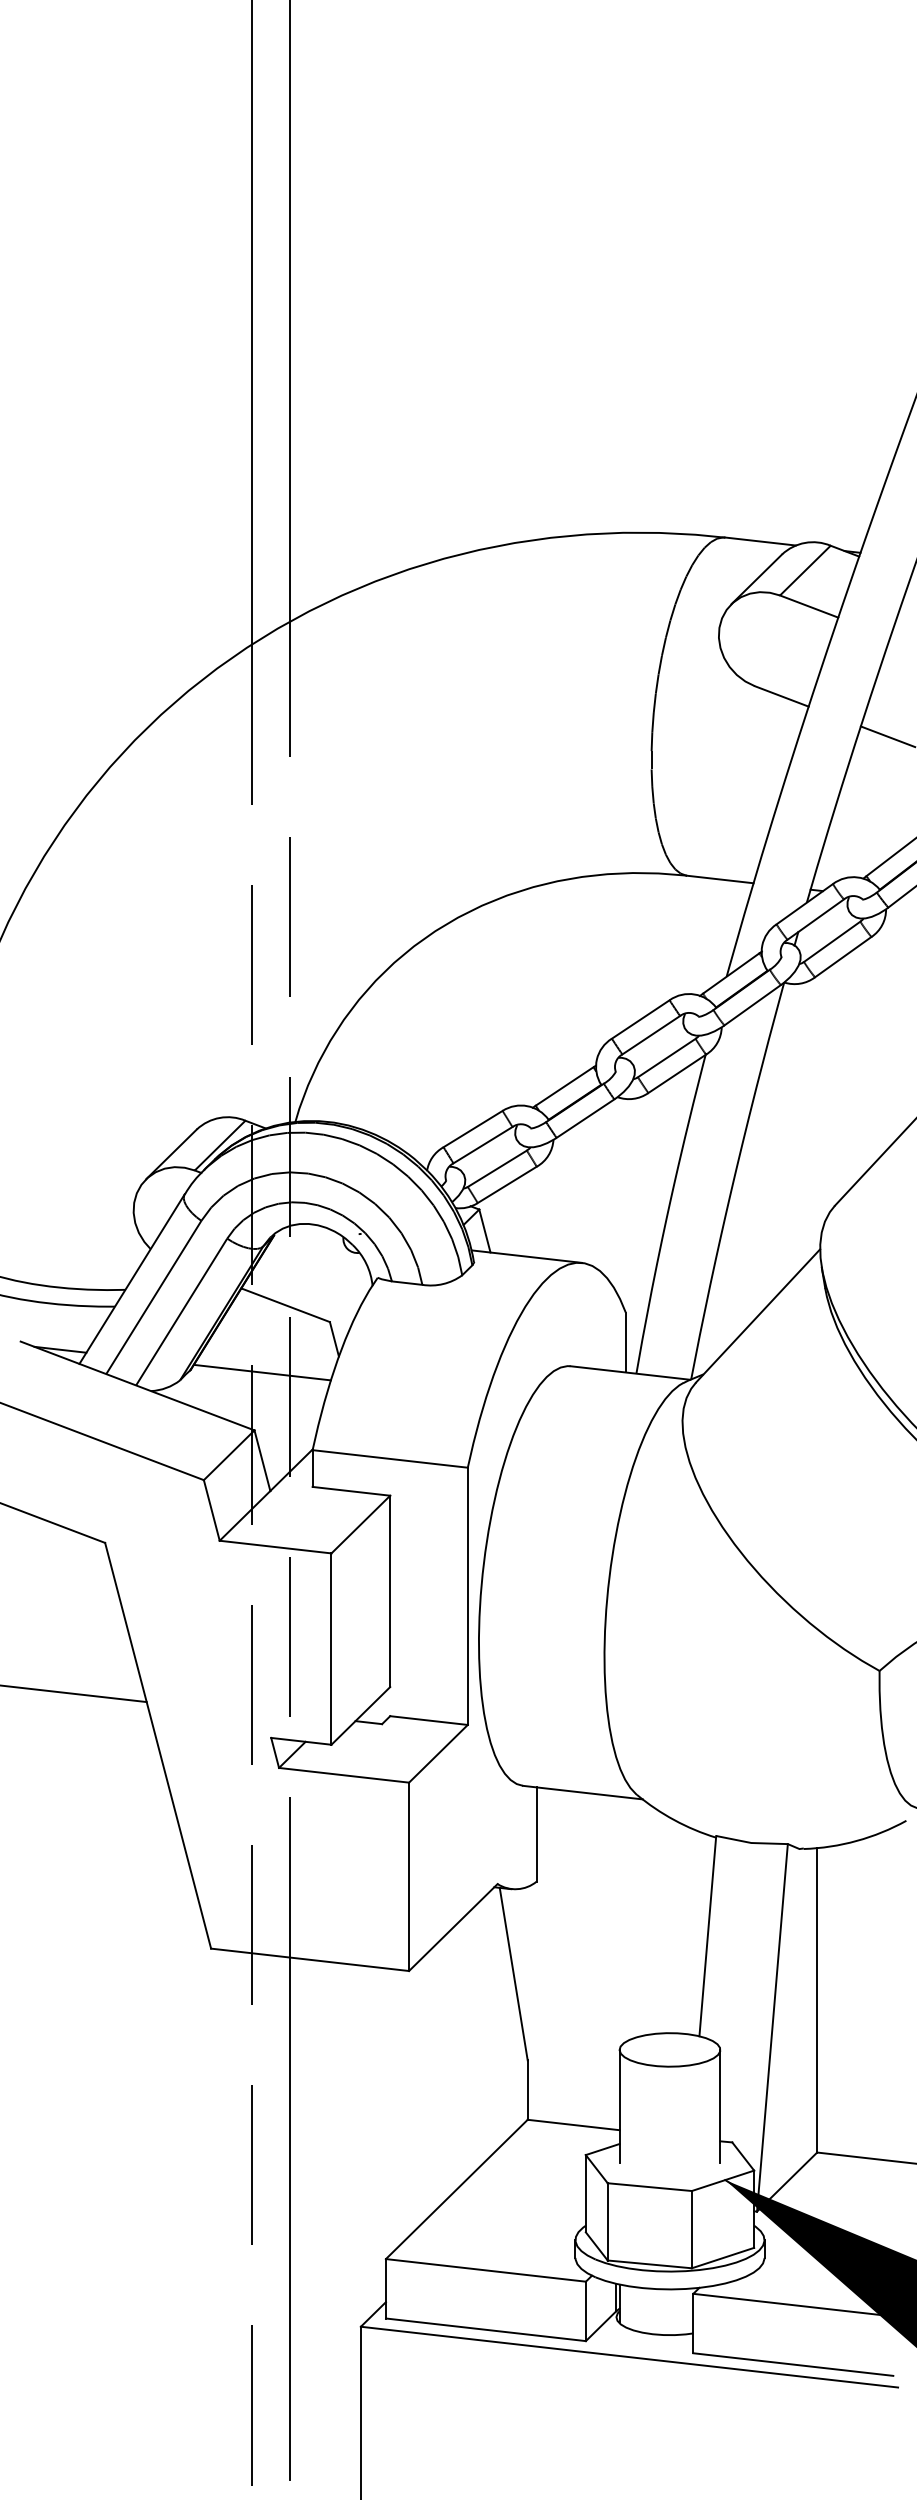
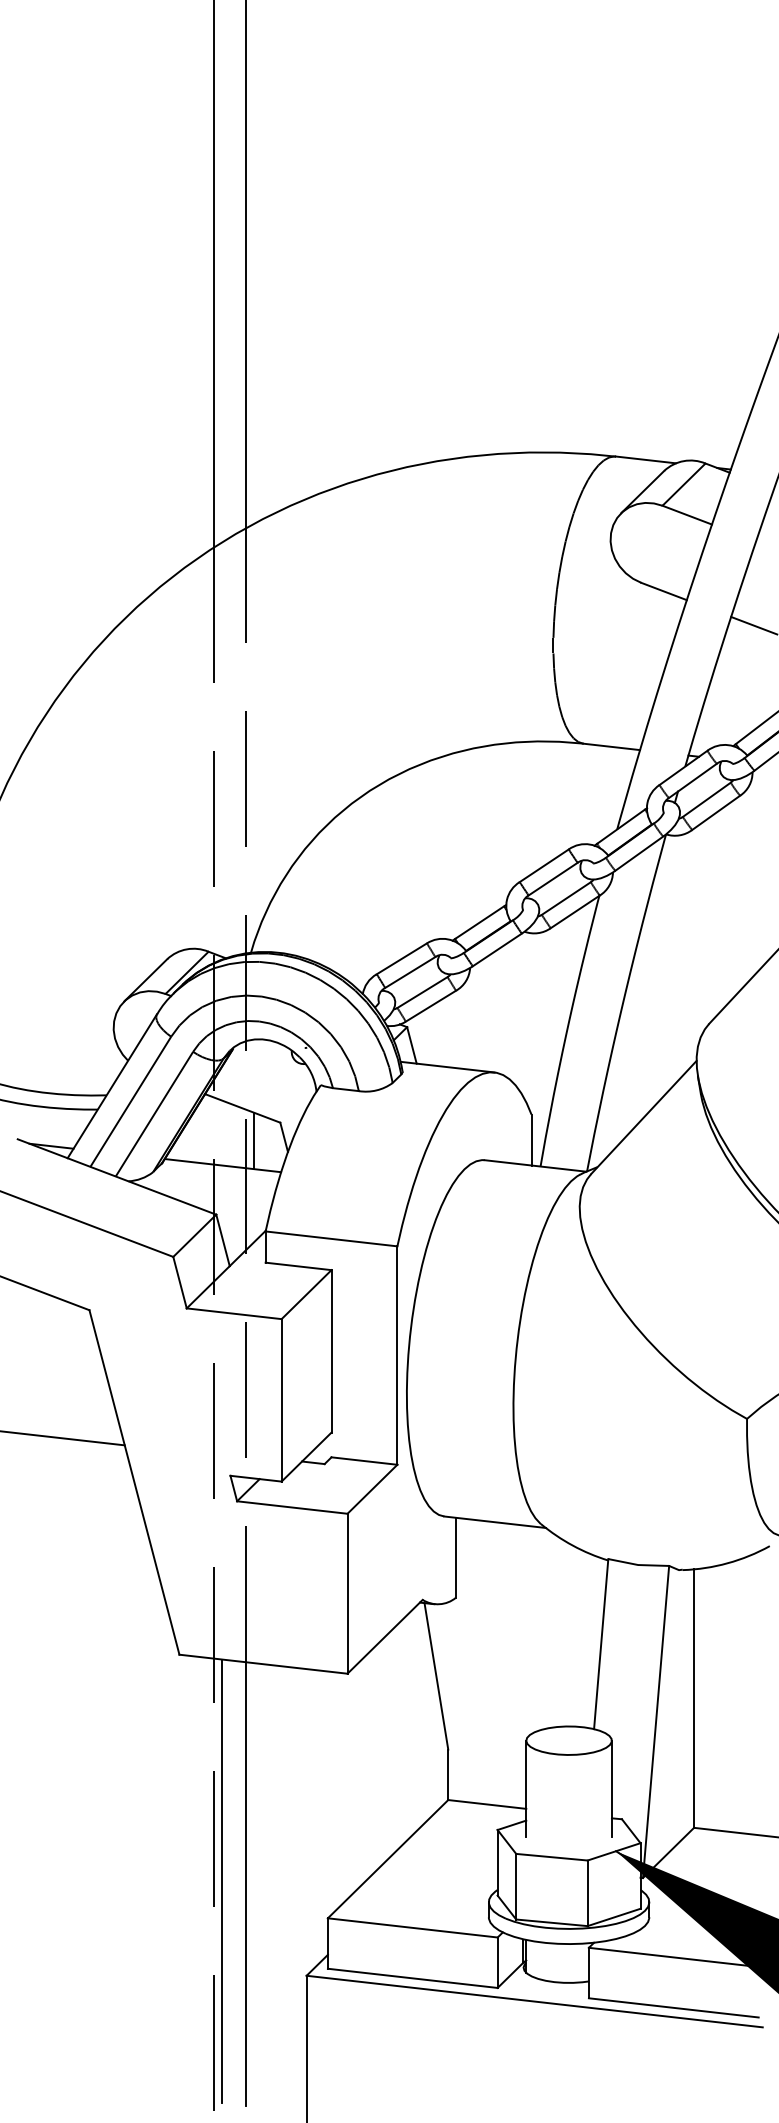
line: (298, 1343) -> (253, 1140), added
line: (261, 2215) -> (222, 1881), added

